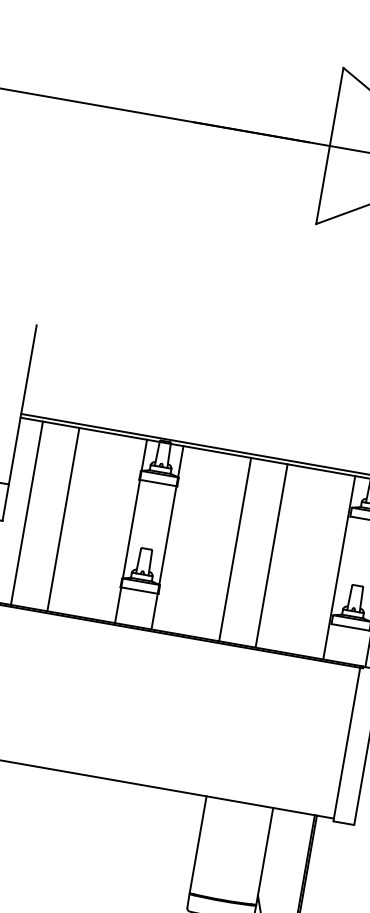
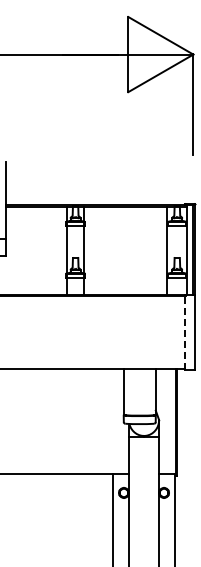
line: (26, 512) -> (16, 250), removed
line: (64, 518) -> (34, 250), removed
line: (234, 548) -> (116, 250), removed
line: (271, 555) -> (134, 250), removed
line: (347, 743) -> (185, 332), solid -> dashed

